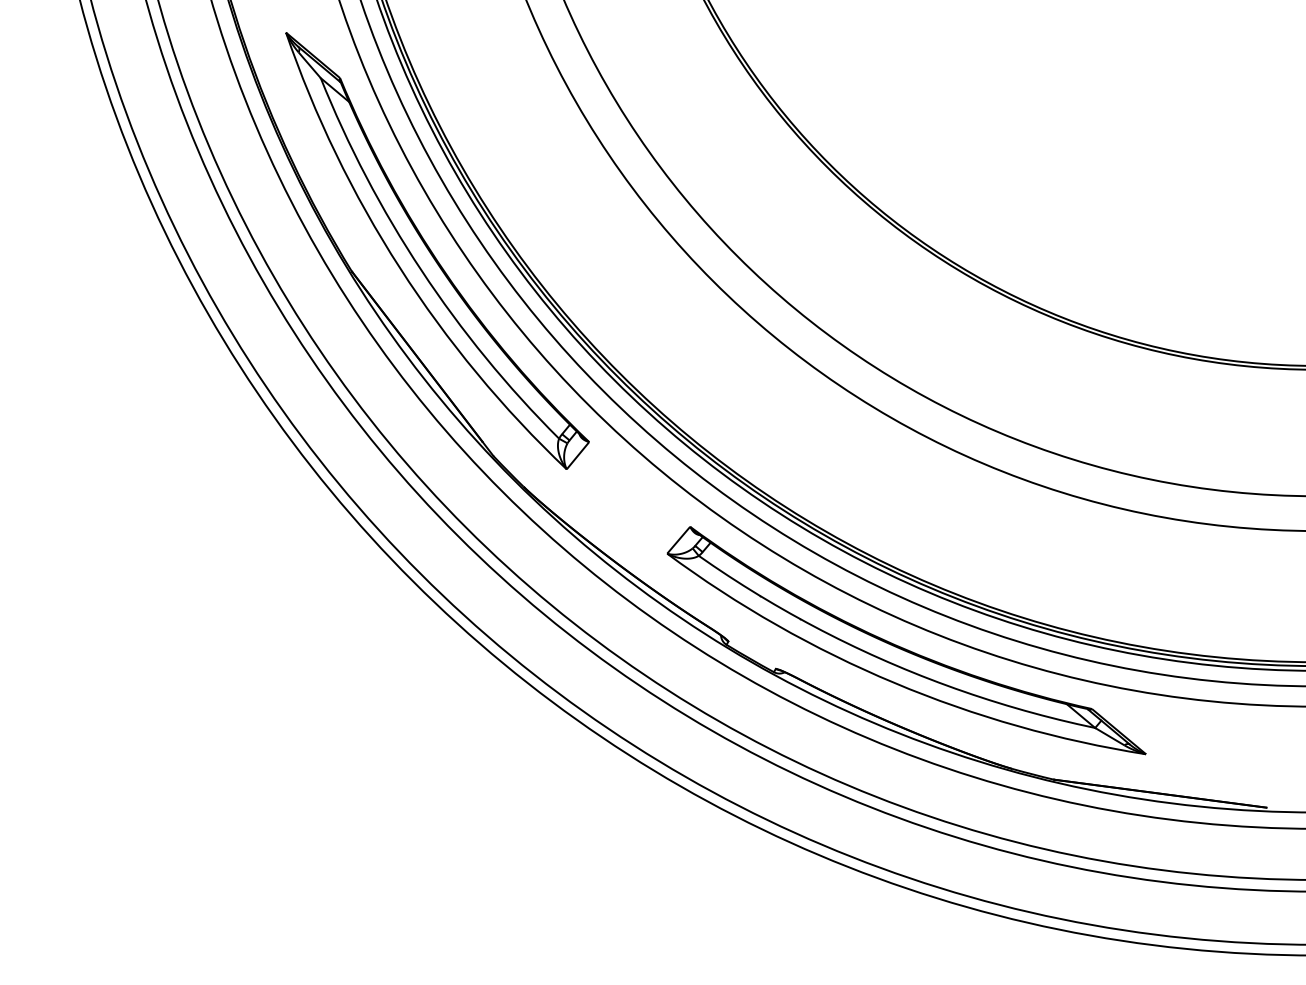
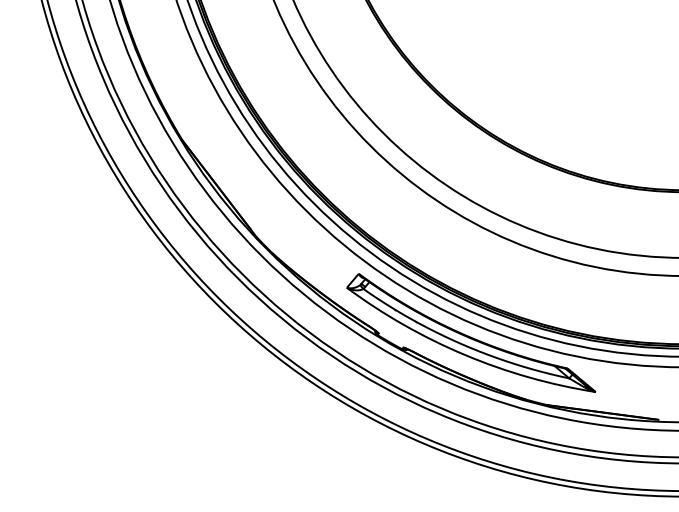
part: (437, 251) -> (227, 130), removed

